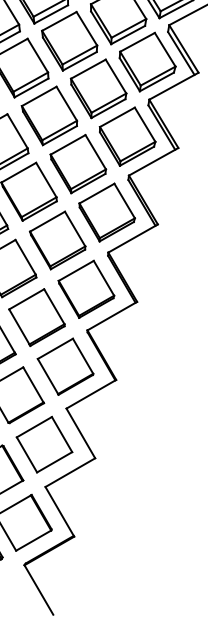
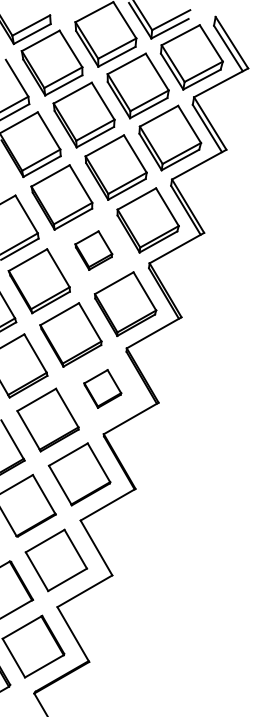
part: (78, 163) -> (93, 250), size x0.6
part: (86, 288) -> (102, 388), size x0.6

